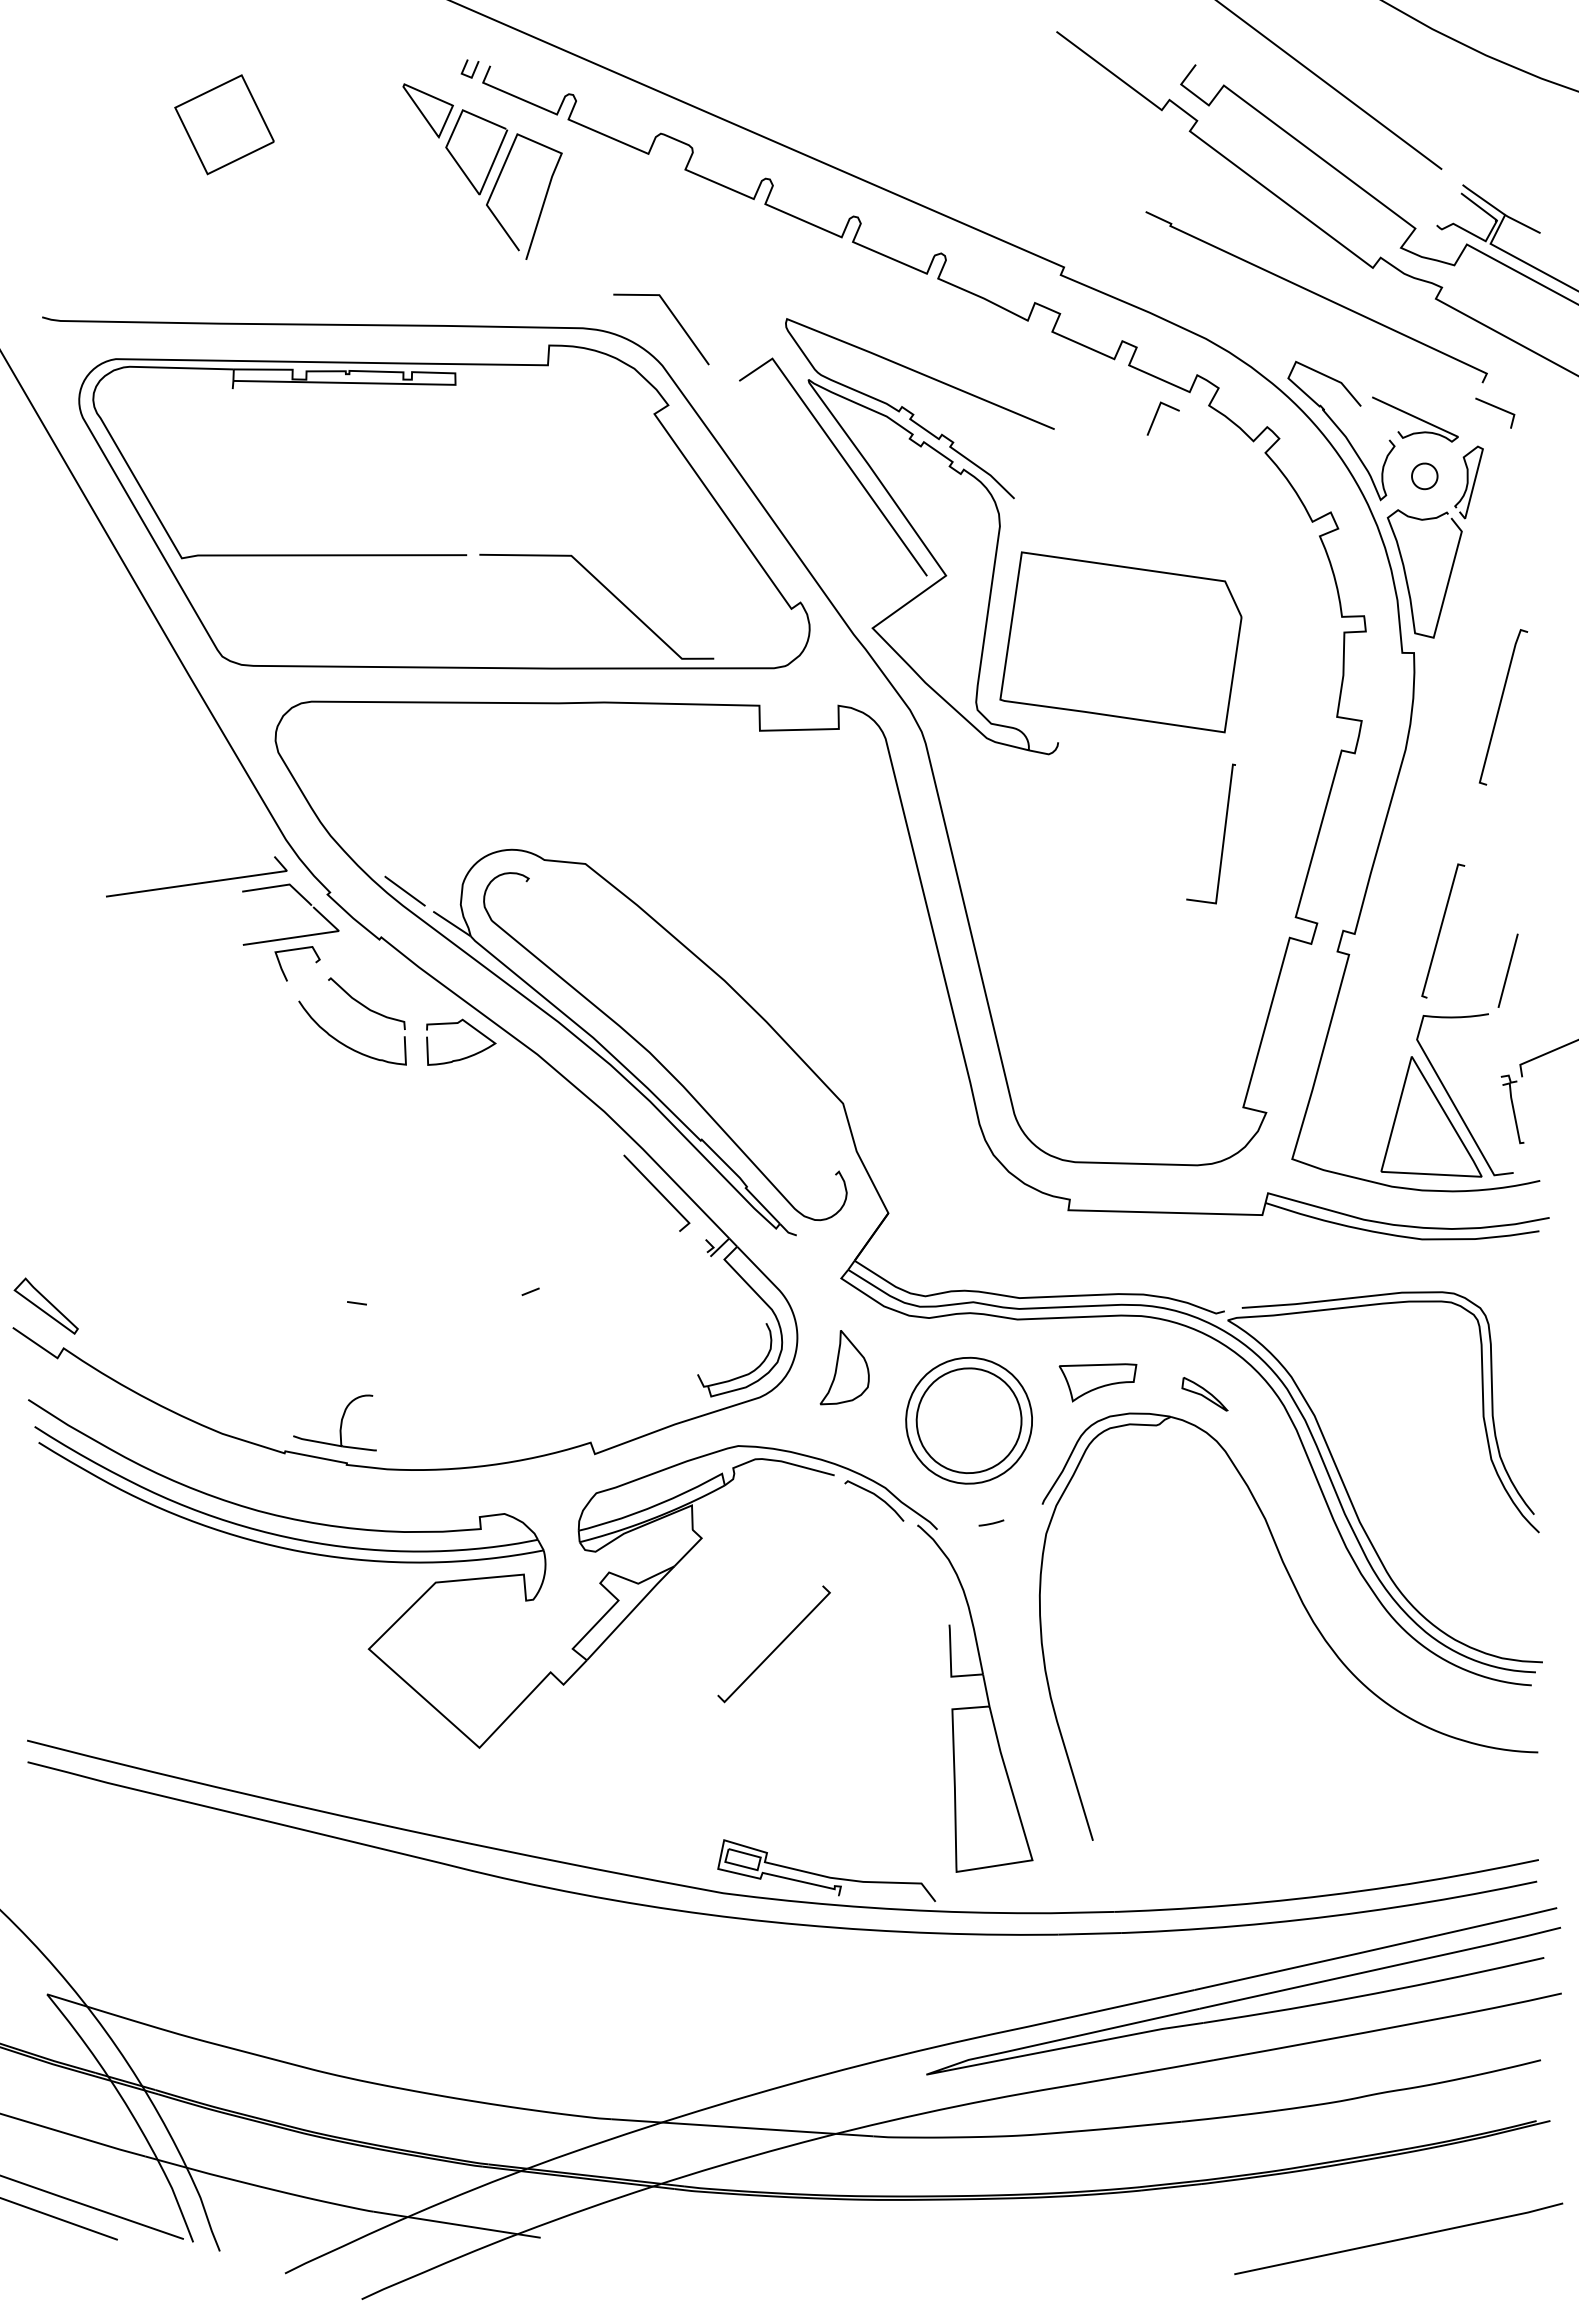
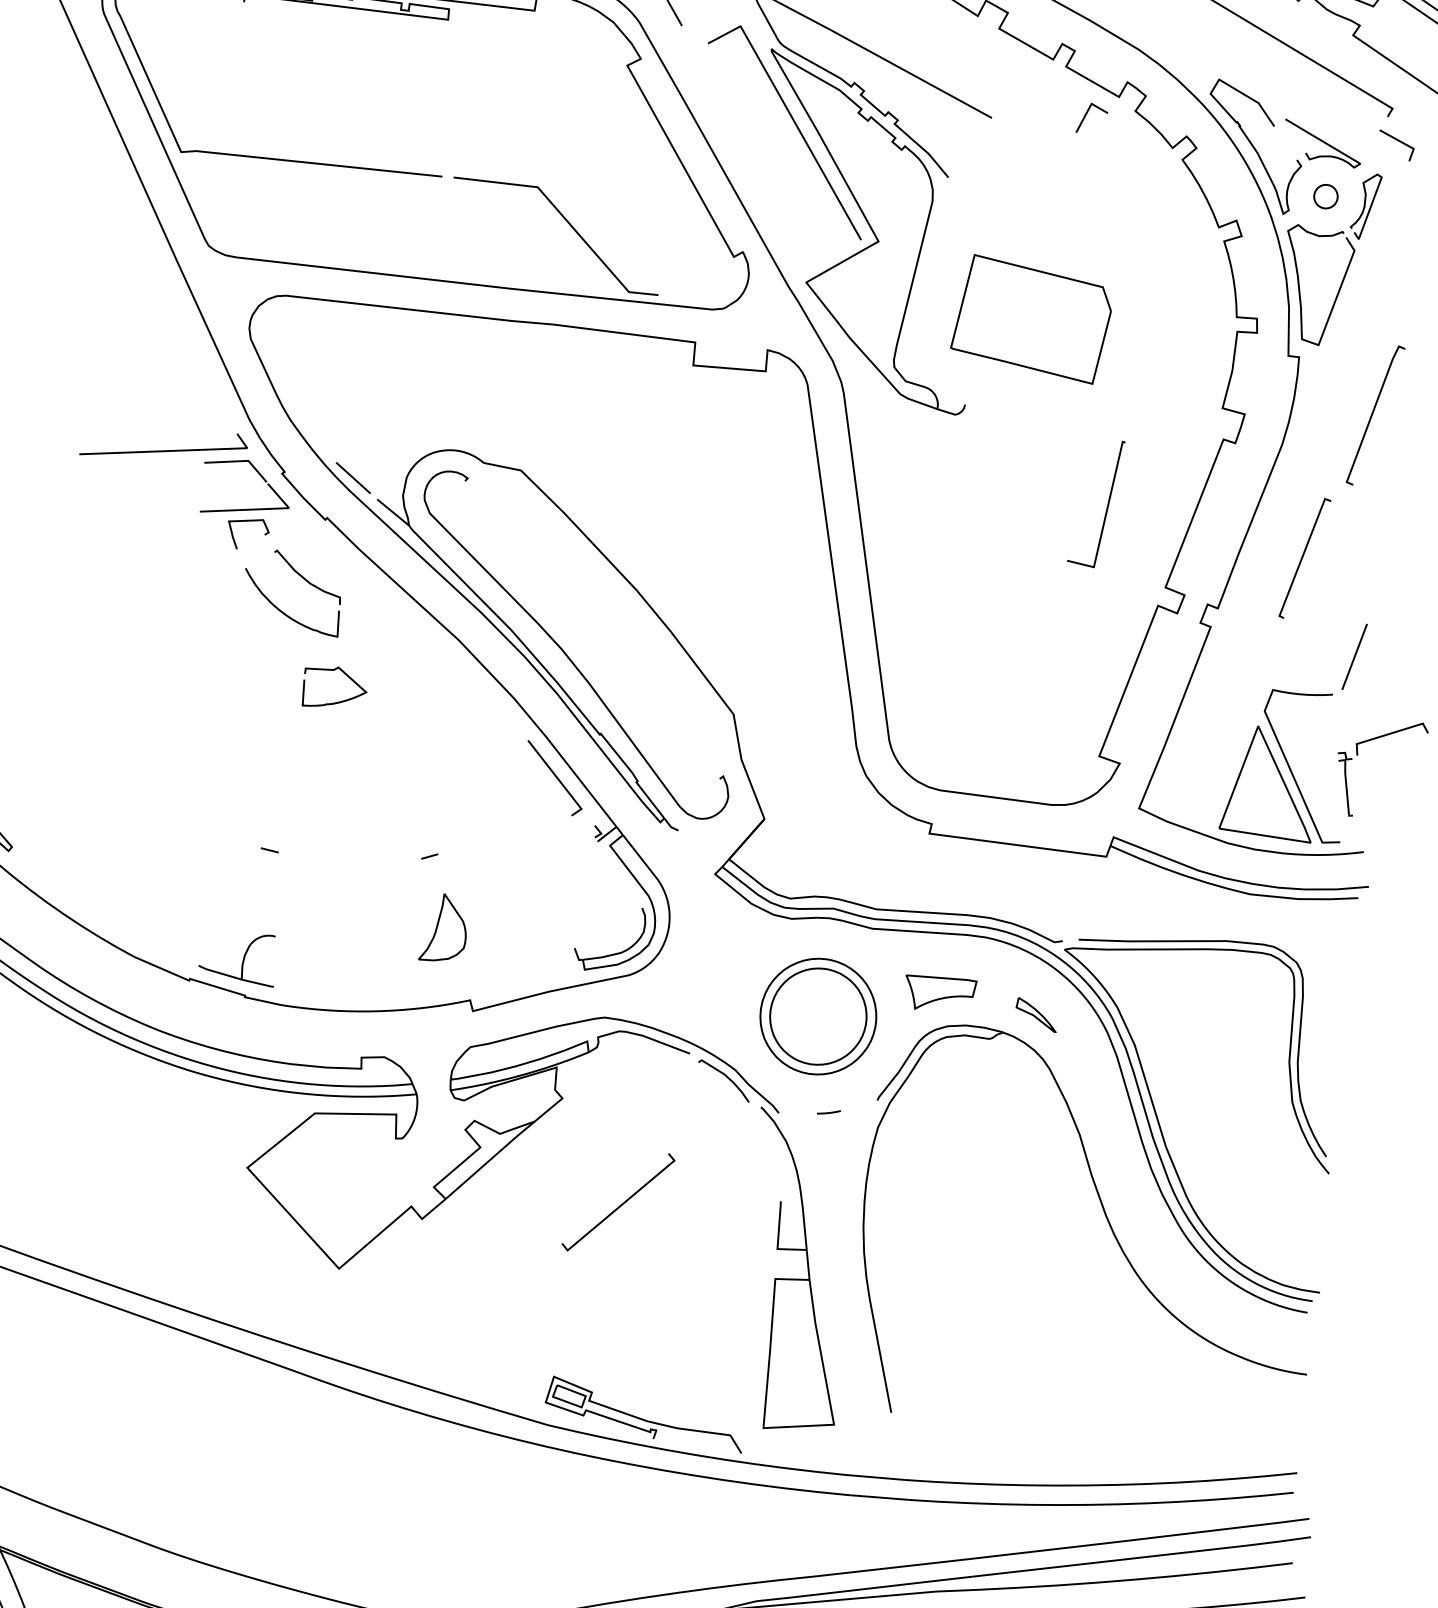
part: (1120, 642) -> (1031, 319), size x0.7
line: (1441, 930) -> (1303, 557), moved
curve: (466, 1056) -> (338, 701), moved
part: (844, 1367) -> (444, 928), moved

